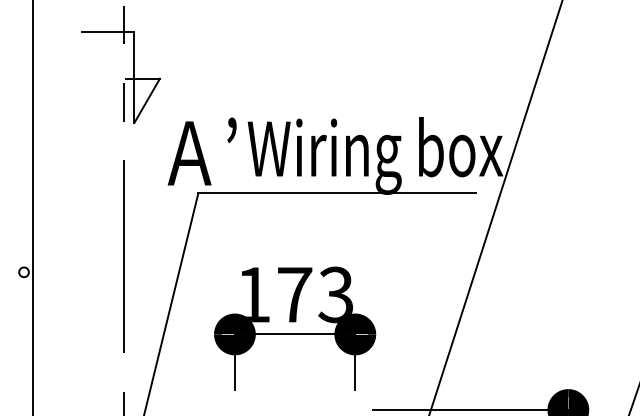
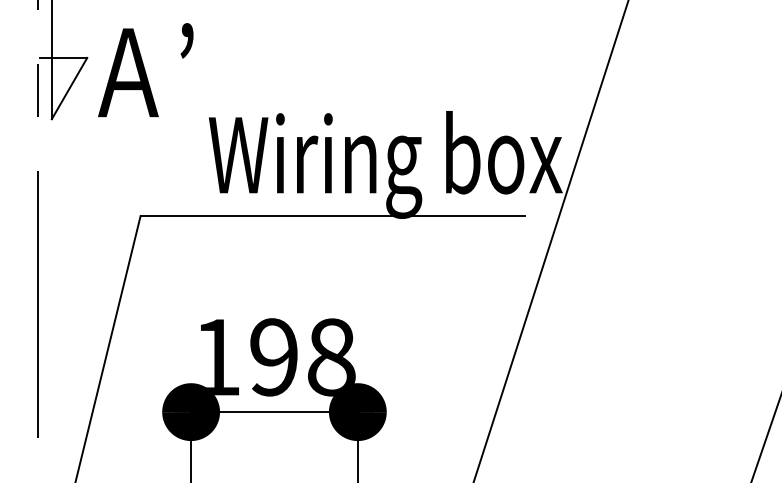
text: (201, 151) -> (144, 70), moved
text: (315, 294) -> (302, 356), 173 -> 198

